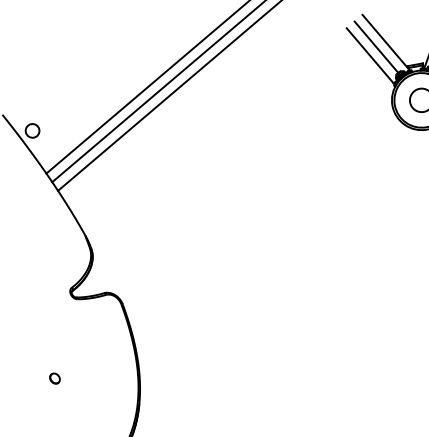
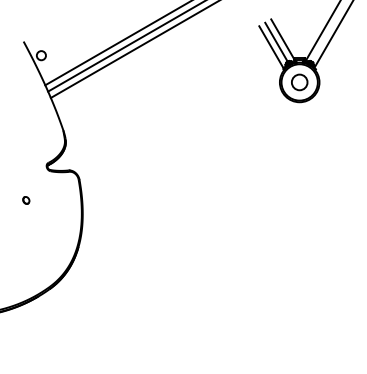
part: (55, 378) -> (26, 200), moved

